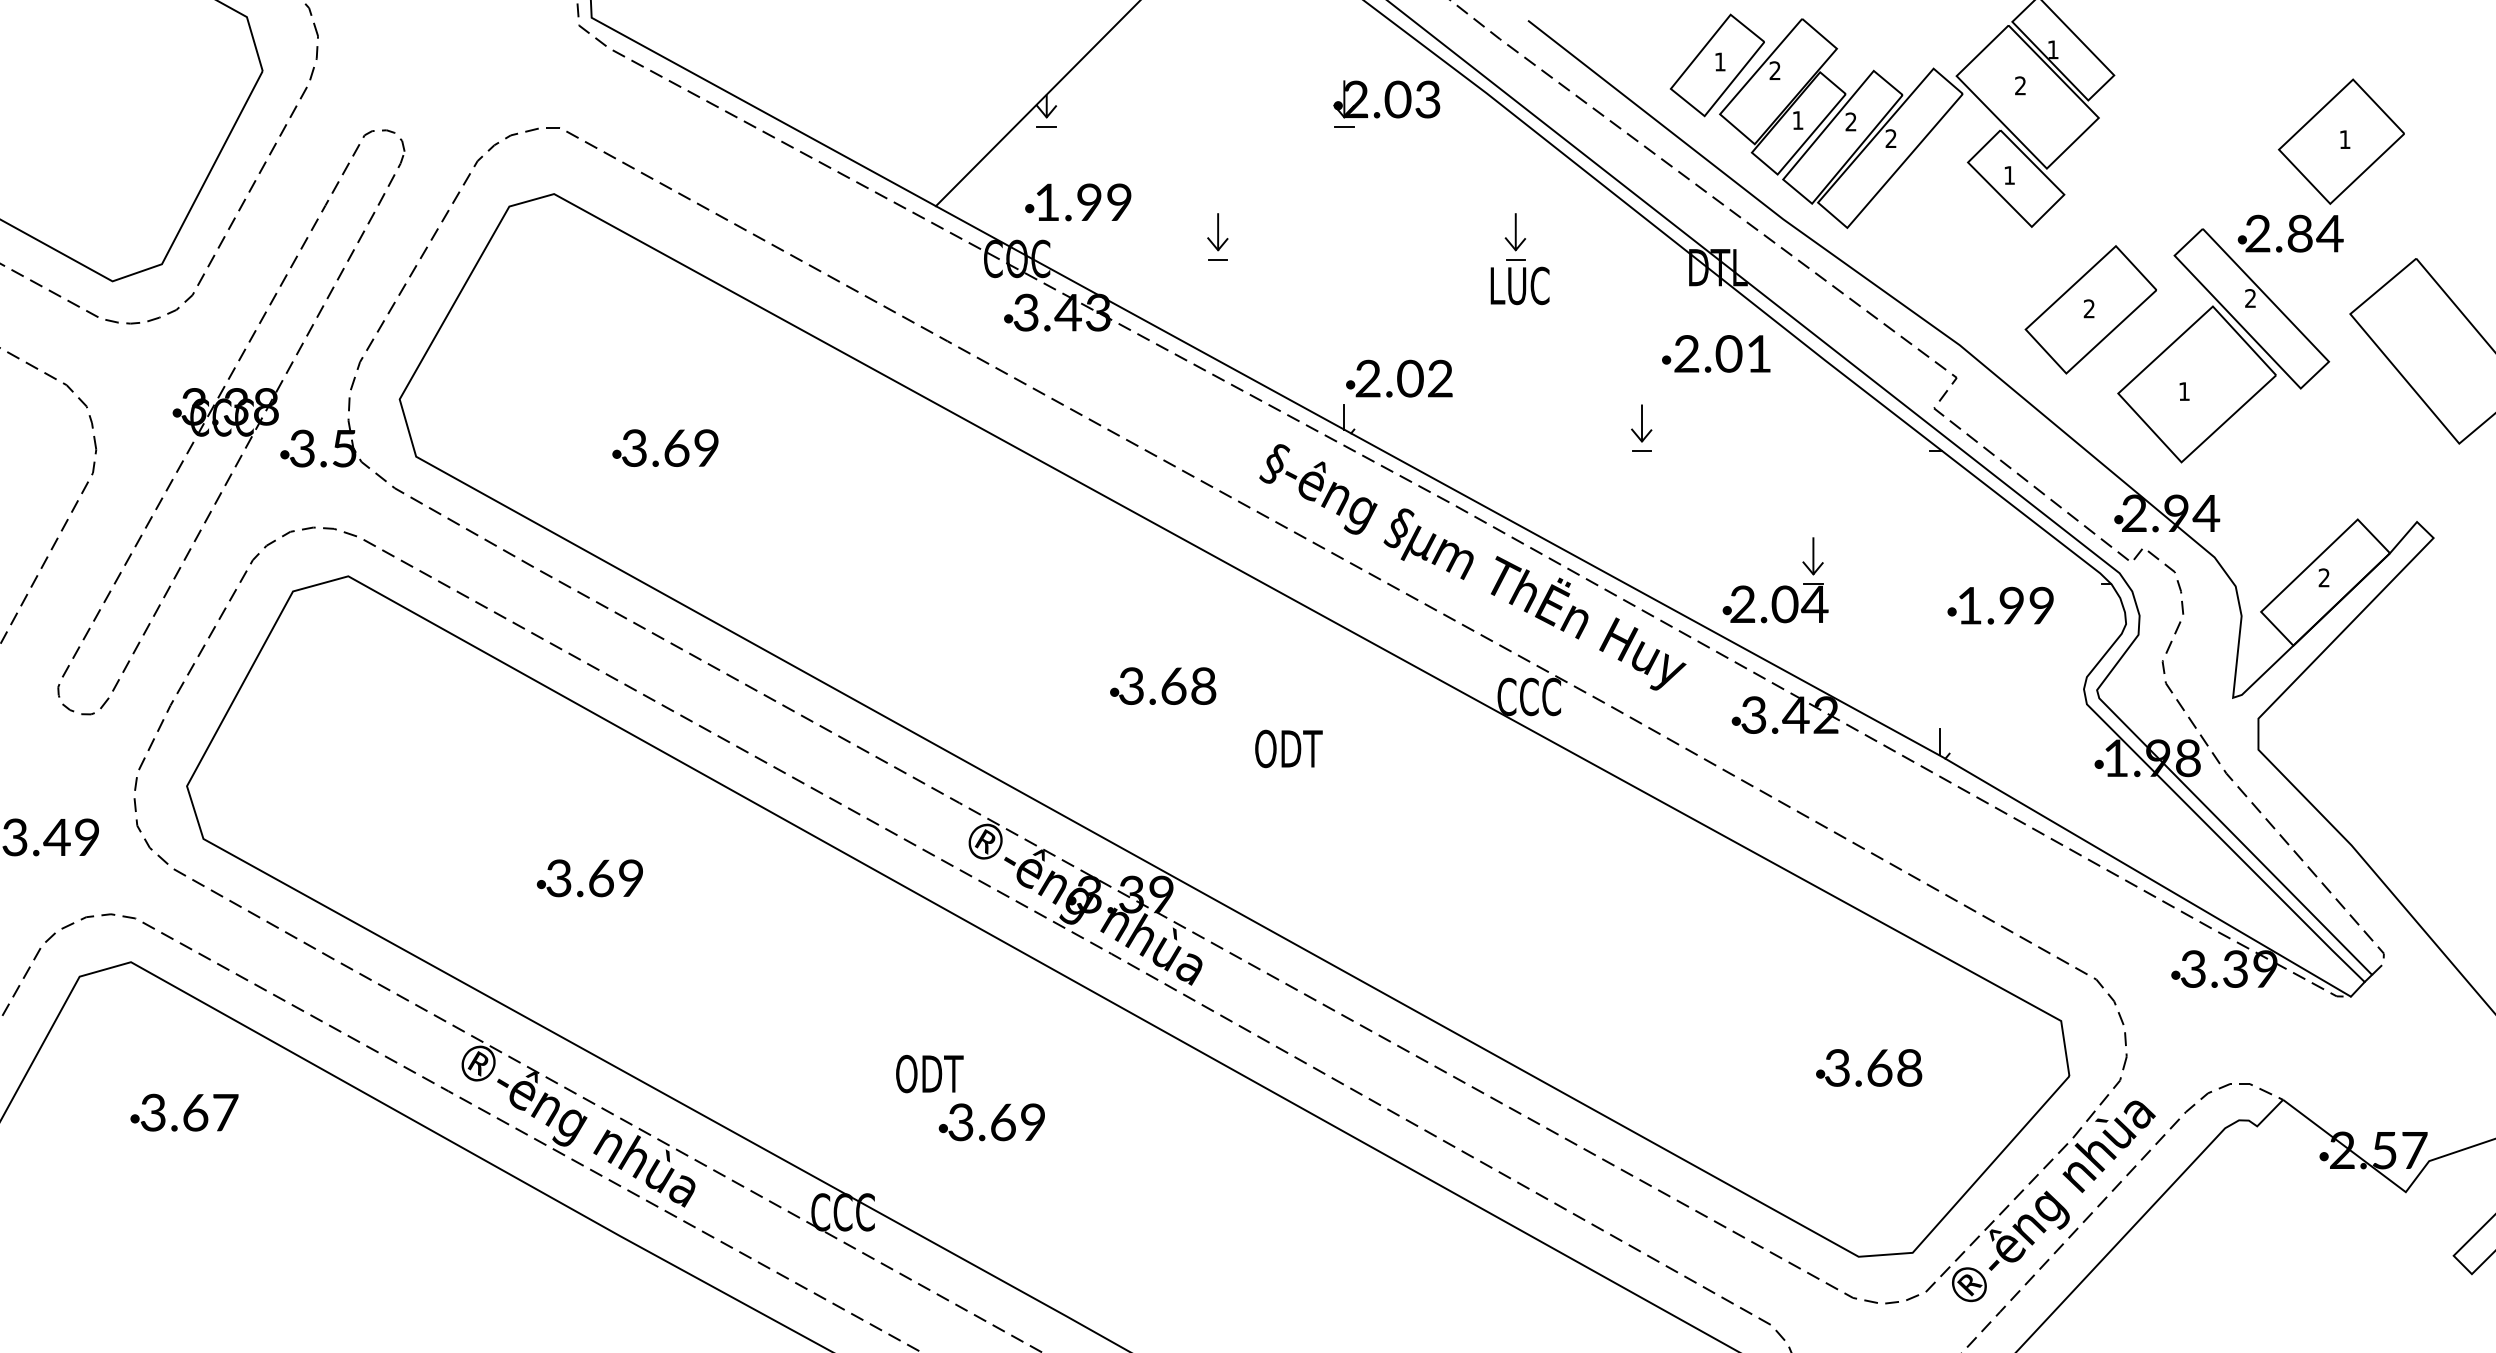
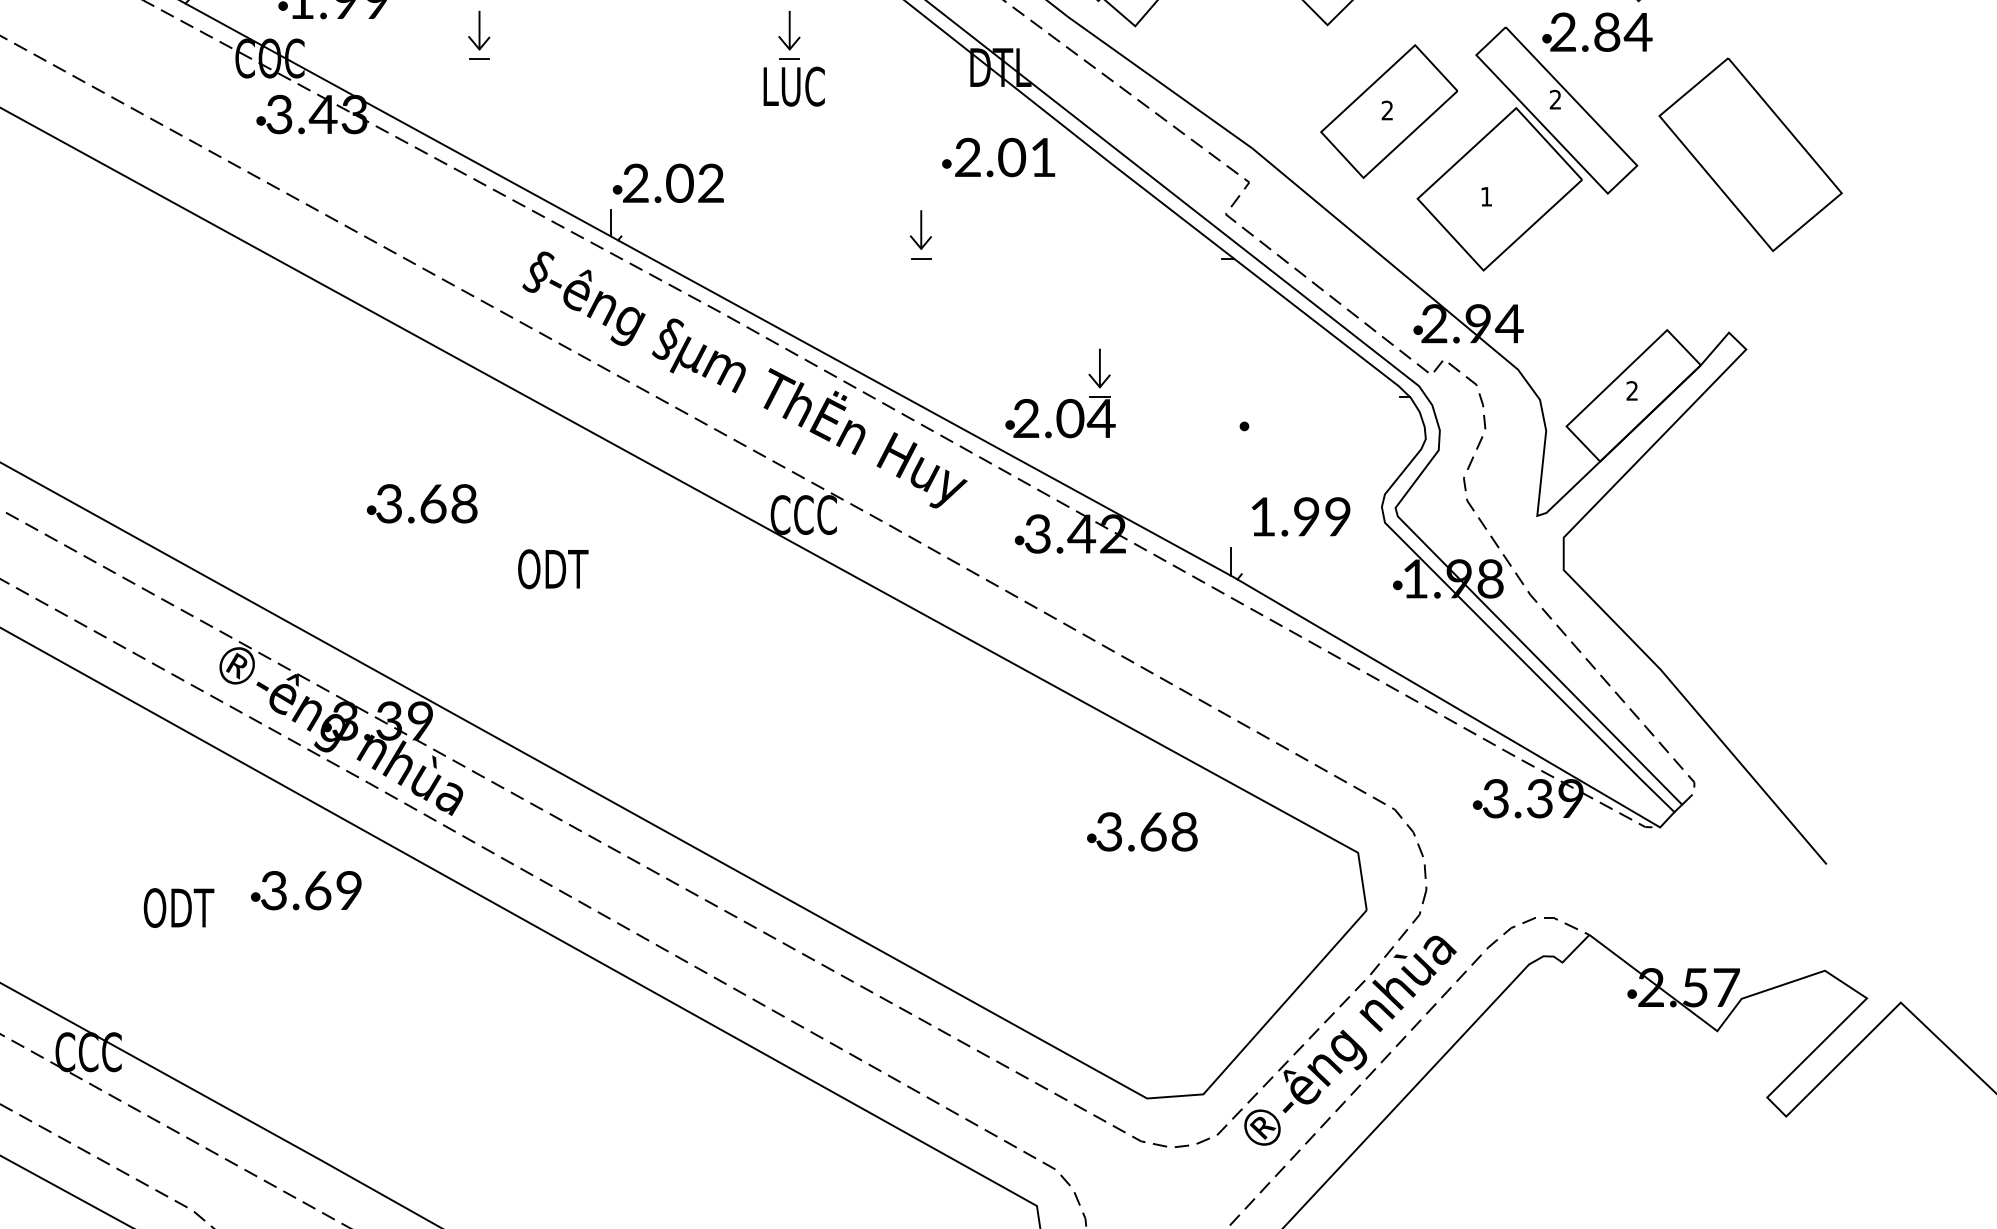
text: (2006, 605) -> (1301, 516), moved
text: (1869, 1067) -> (1142, 831), moved
text: (991, 1122) -> (305, 890), moved

